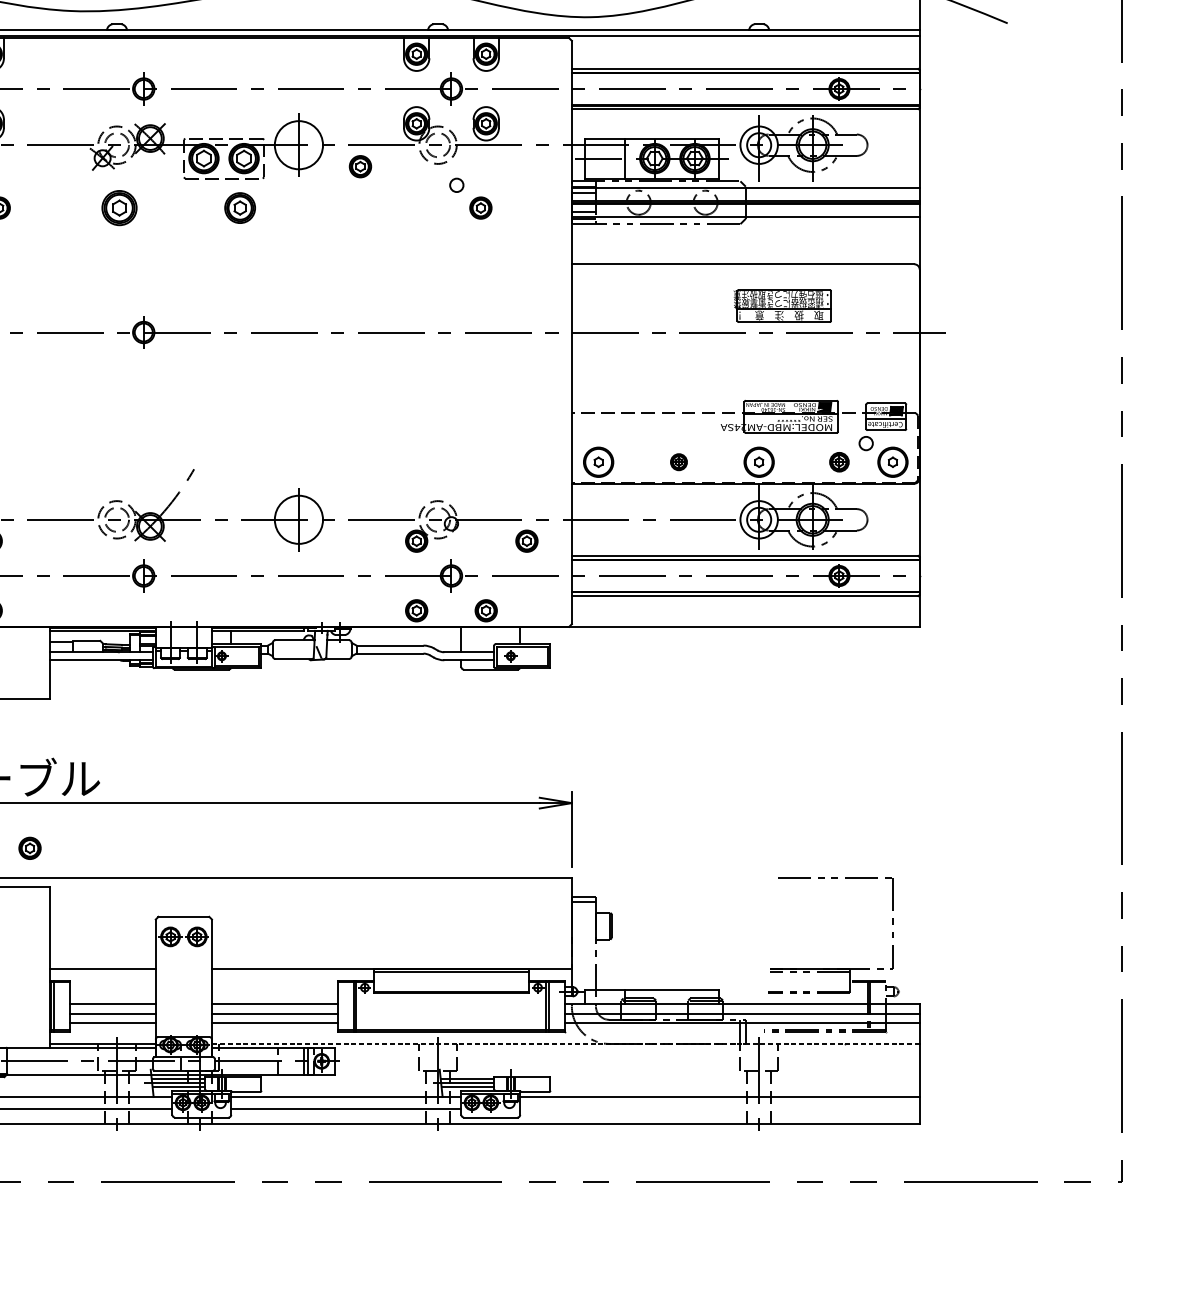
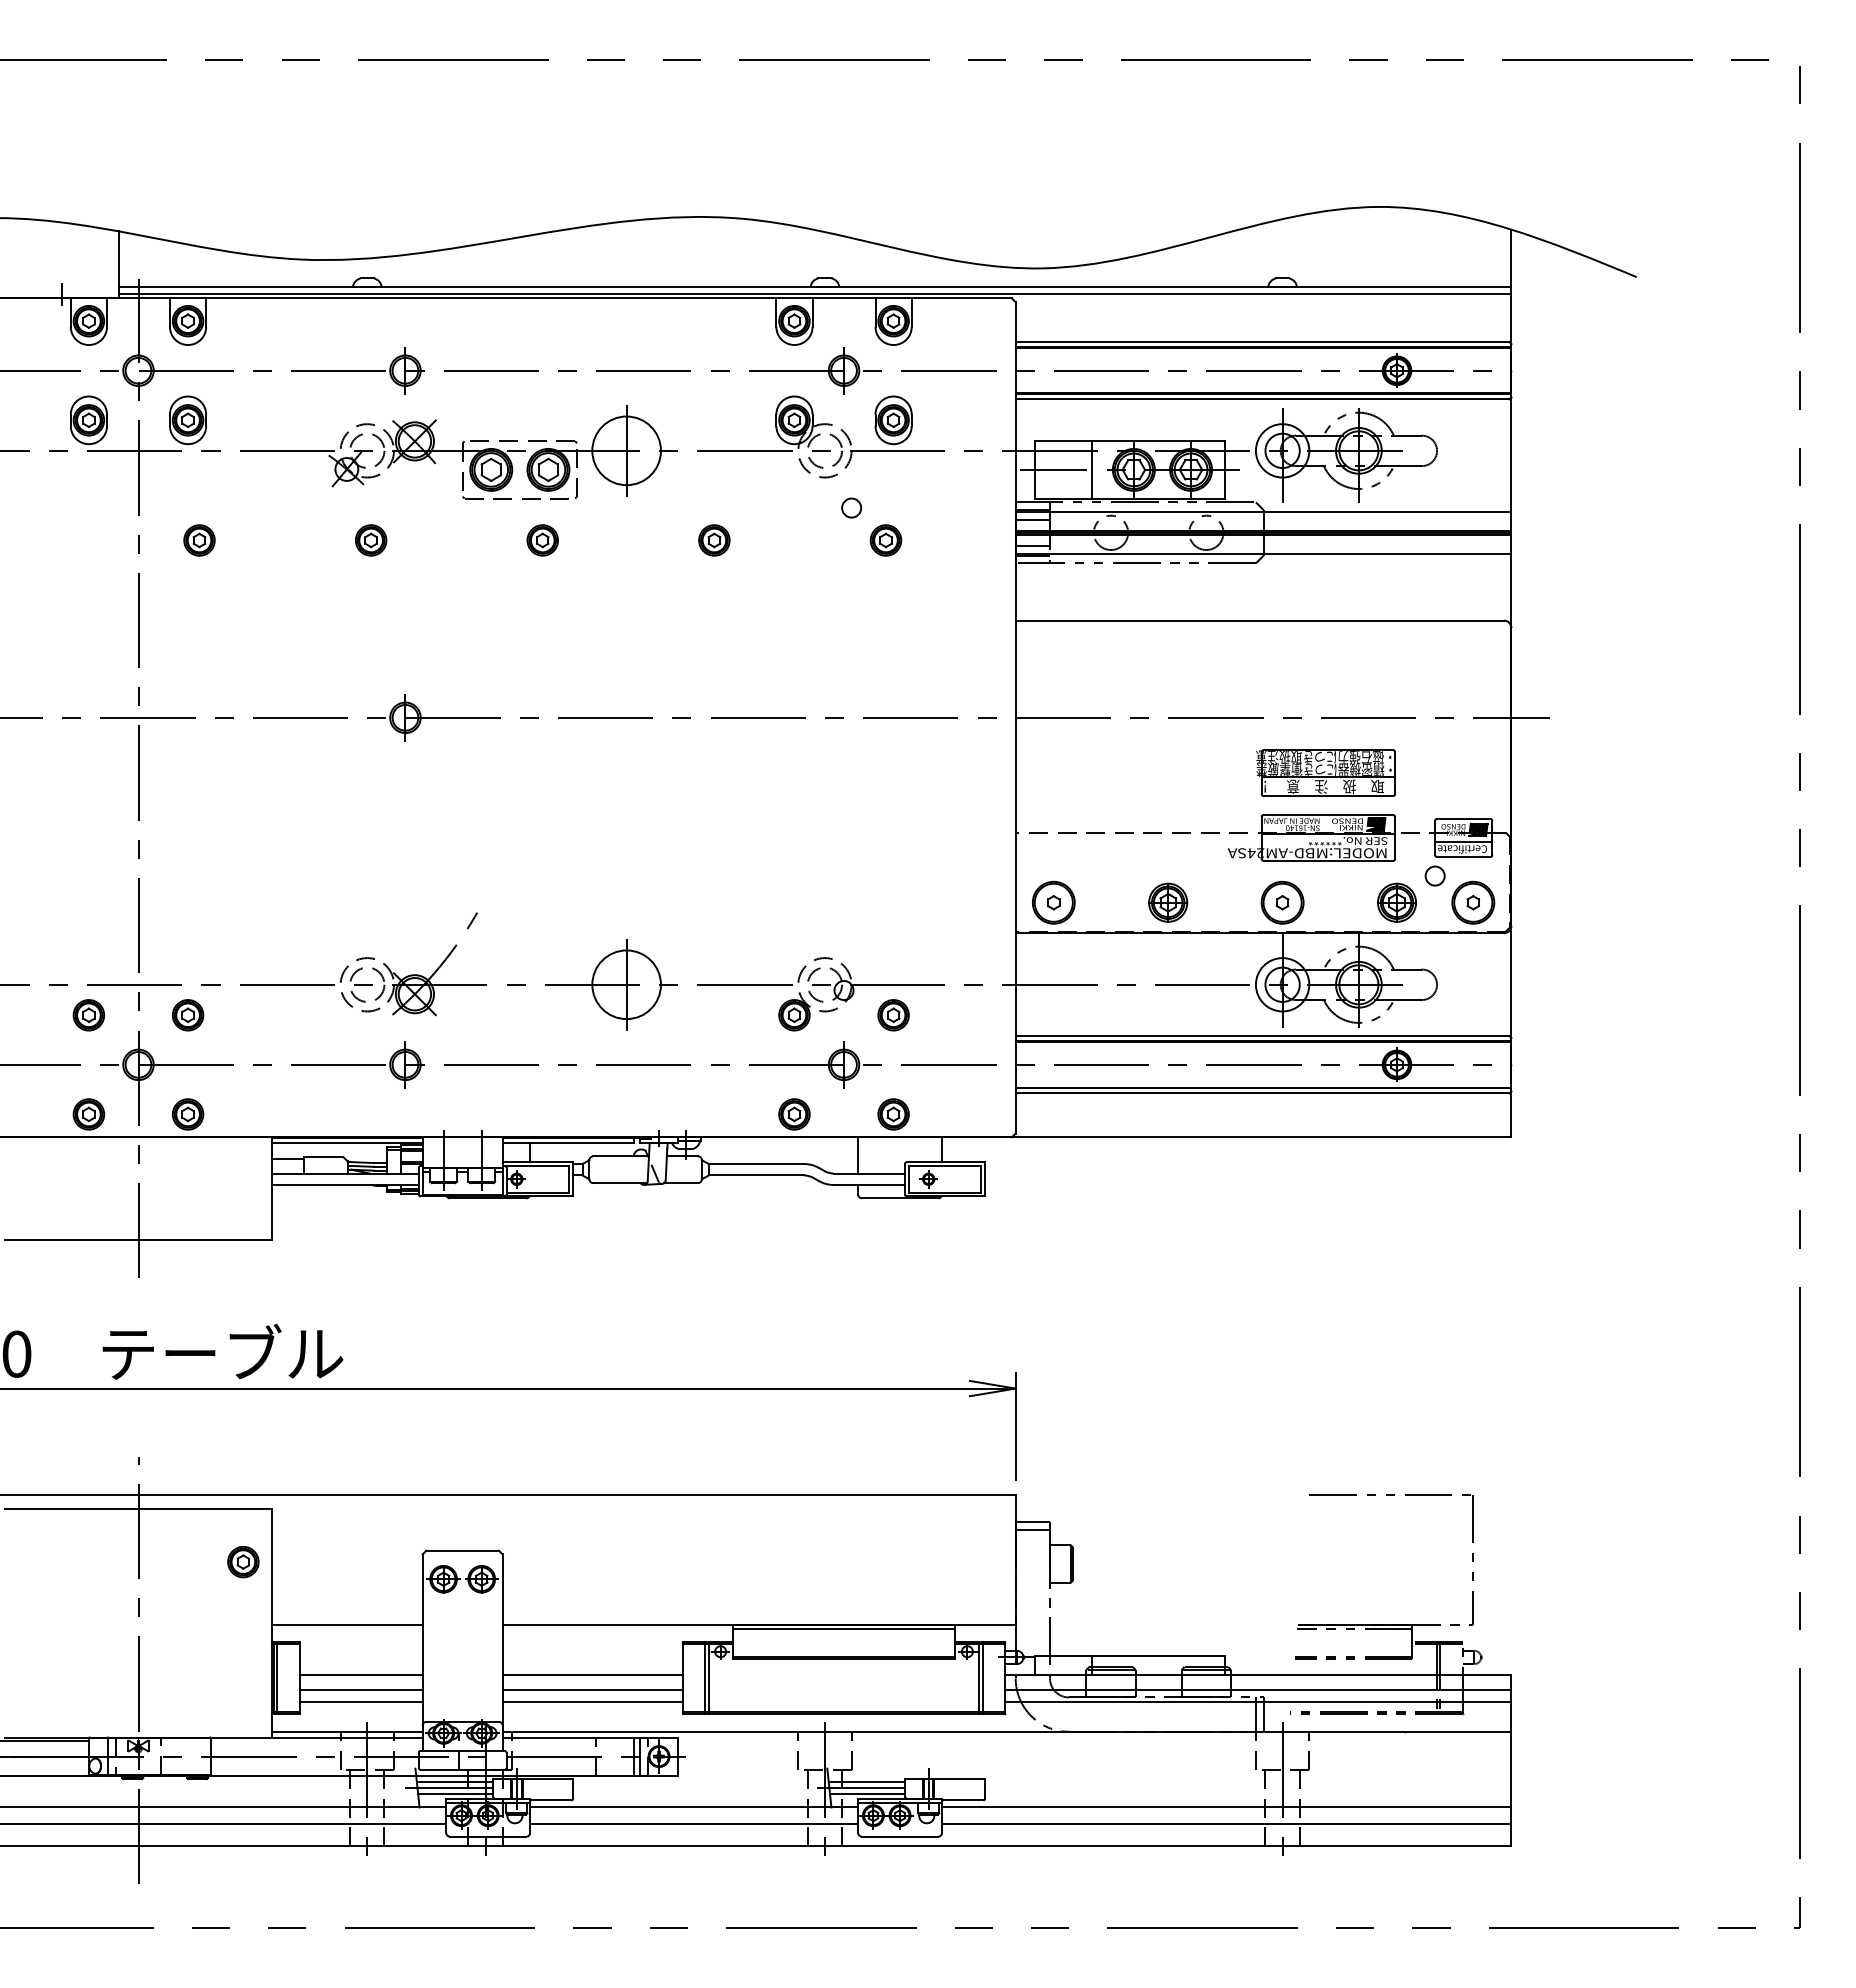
part: (360, 166) -> (714, 540), moved
part: (119, 208) -> (371, 540), size x0.62
part: (239, 208) -> (542, 540), size x0.71
part: (782, 305) -> (1325, 772), moved
part: (679, 462) -> (1168, 902), size x1.67
part: (839, 462) -> (1396, 902), size x1.43
part: (526, 541) -> (893, 1015), moved
part: (30, 848) -> (243, 1562), moved
line: (565, 1043) -> (1006, 1731), dashed -> solid
line: (719, 1108) -> (1226, 1824), added

